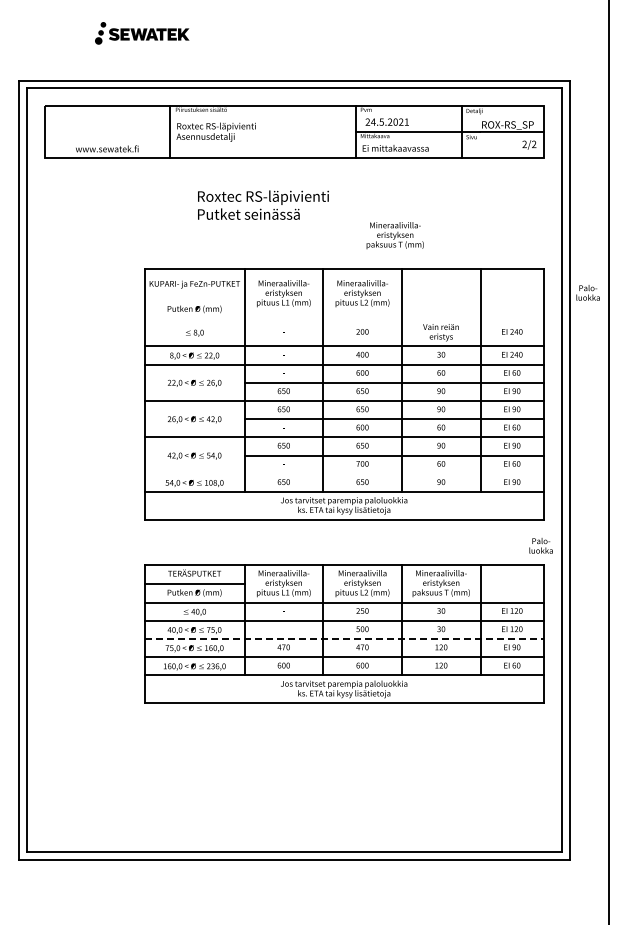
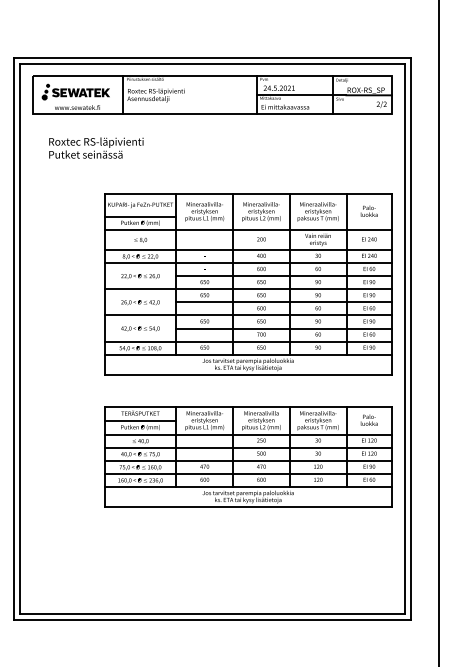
part: (142, 33) -> (76, 92), moved
text: (263, 204) -> (96, 147), moved
text: (394, 235) -> (317, 211), moved
text: (587, 292) -> (368, 210), moved
line: (194, 300) -> (140, 216), added
line: (343, 318) -> (247, 229), added
line: (343, 473) -> (247, 341), added
text: (540, 545) -> (368, 419), moved
line: (344, 639) -> (248, 461), dashed -> solid

